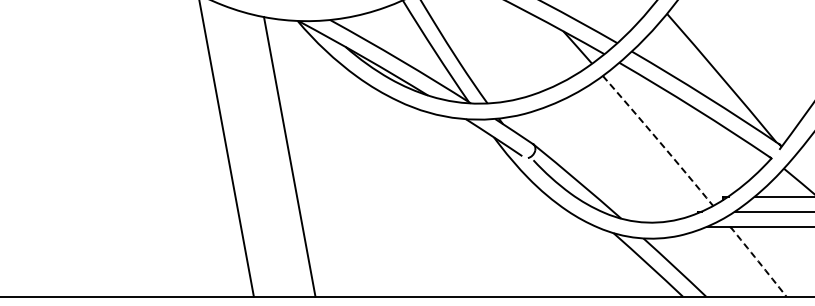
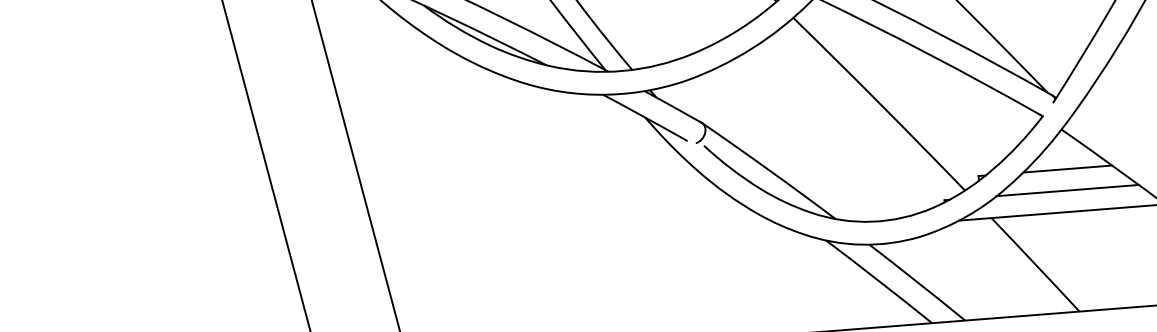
line: (658, 140) -> (879, 103), dashed -> solid
line: (758, 261) -> (1035, 264), dashed -> solid

